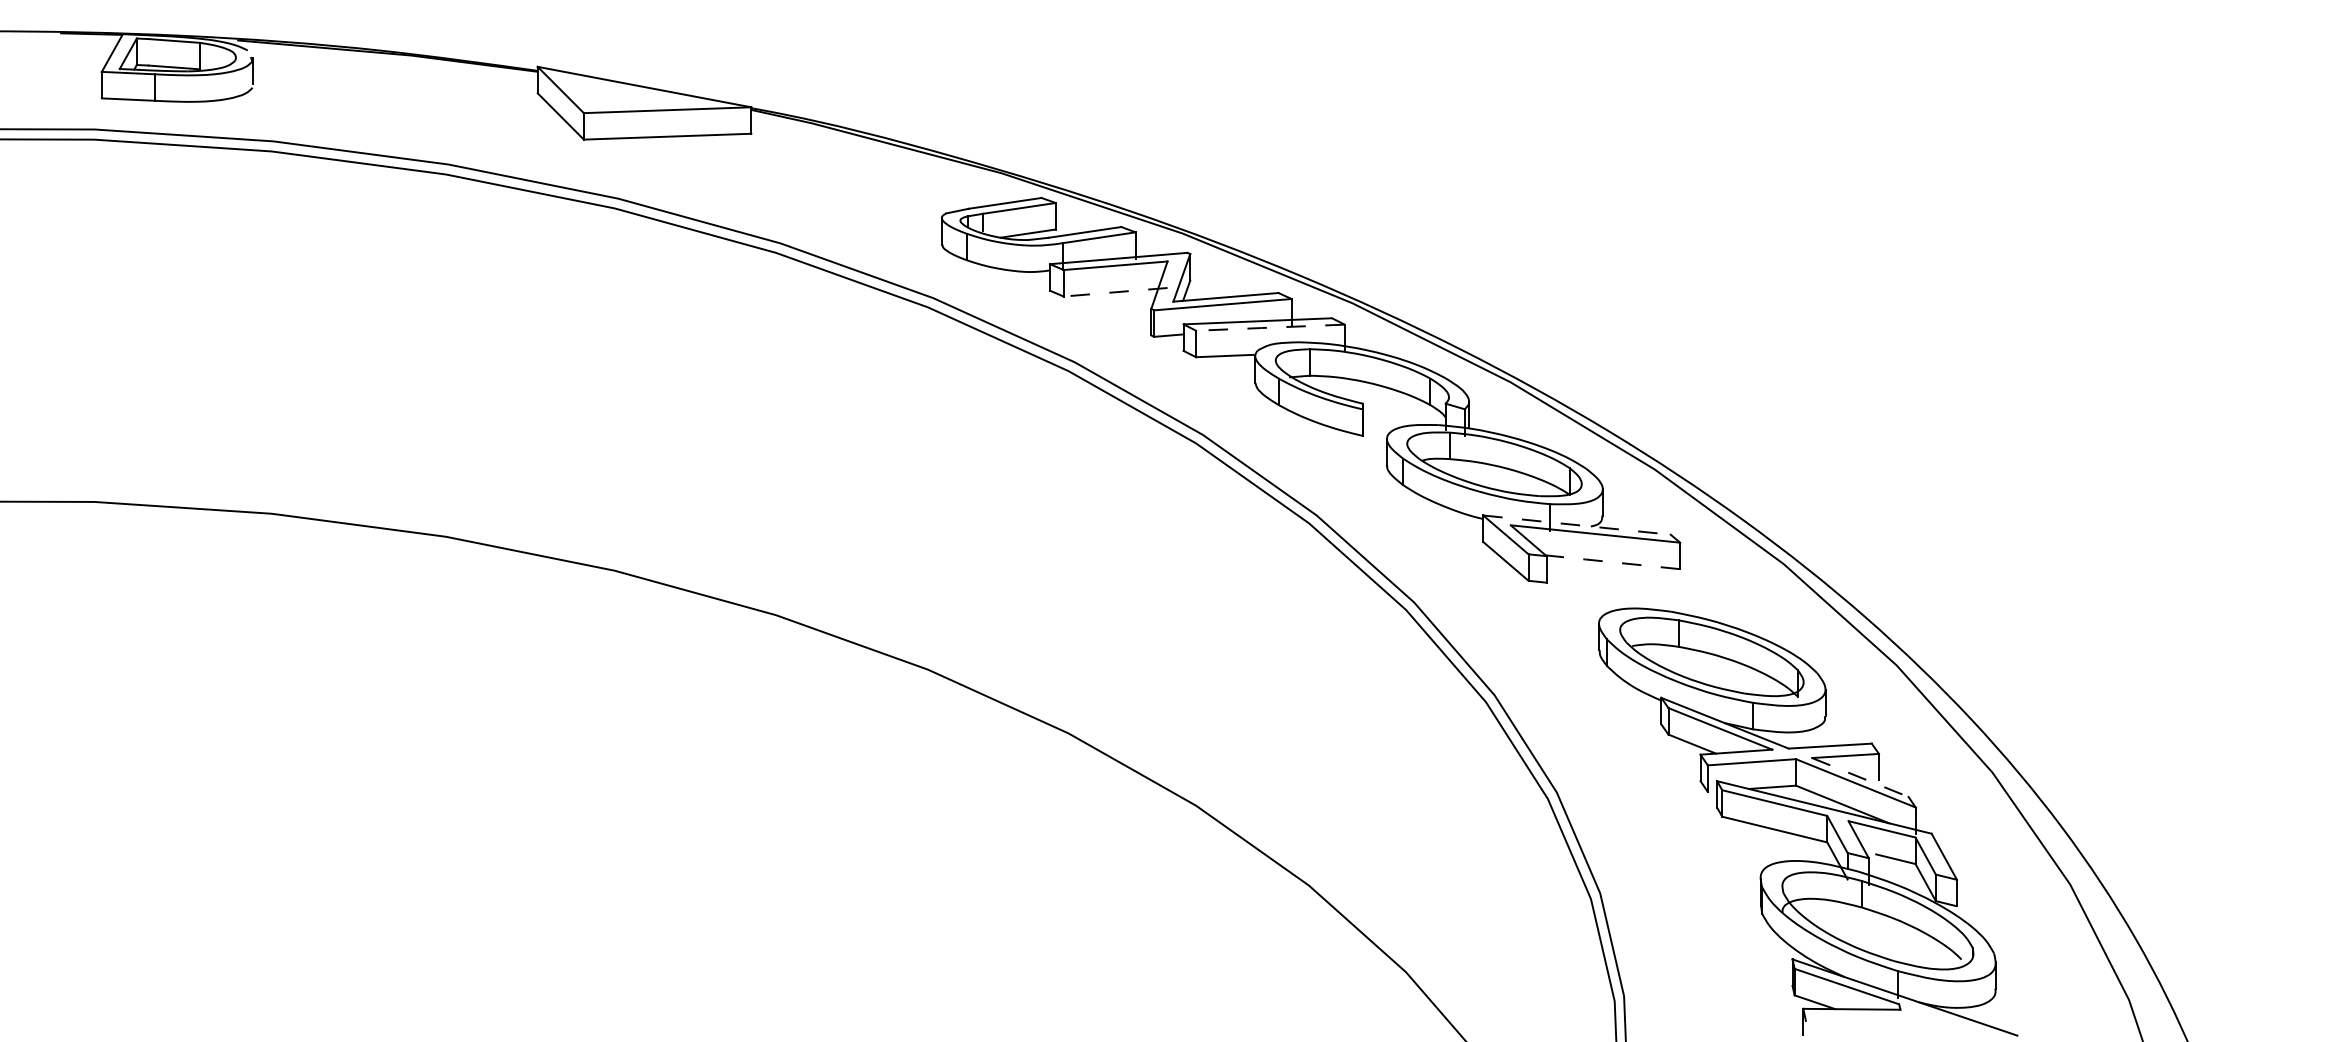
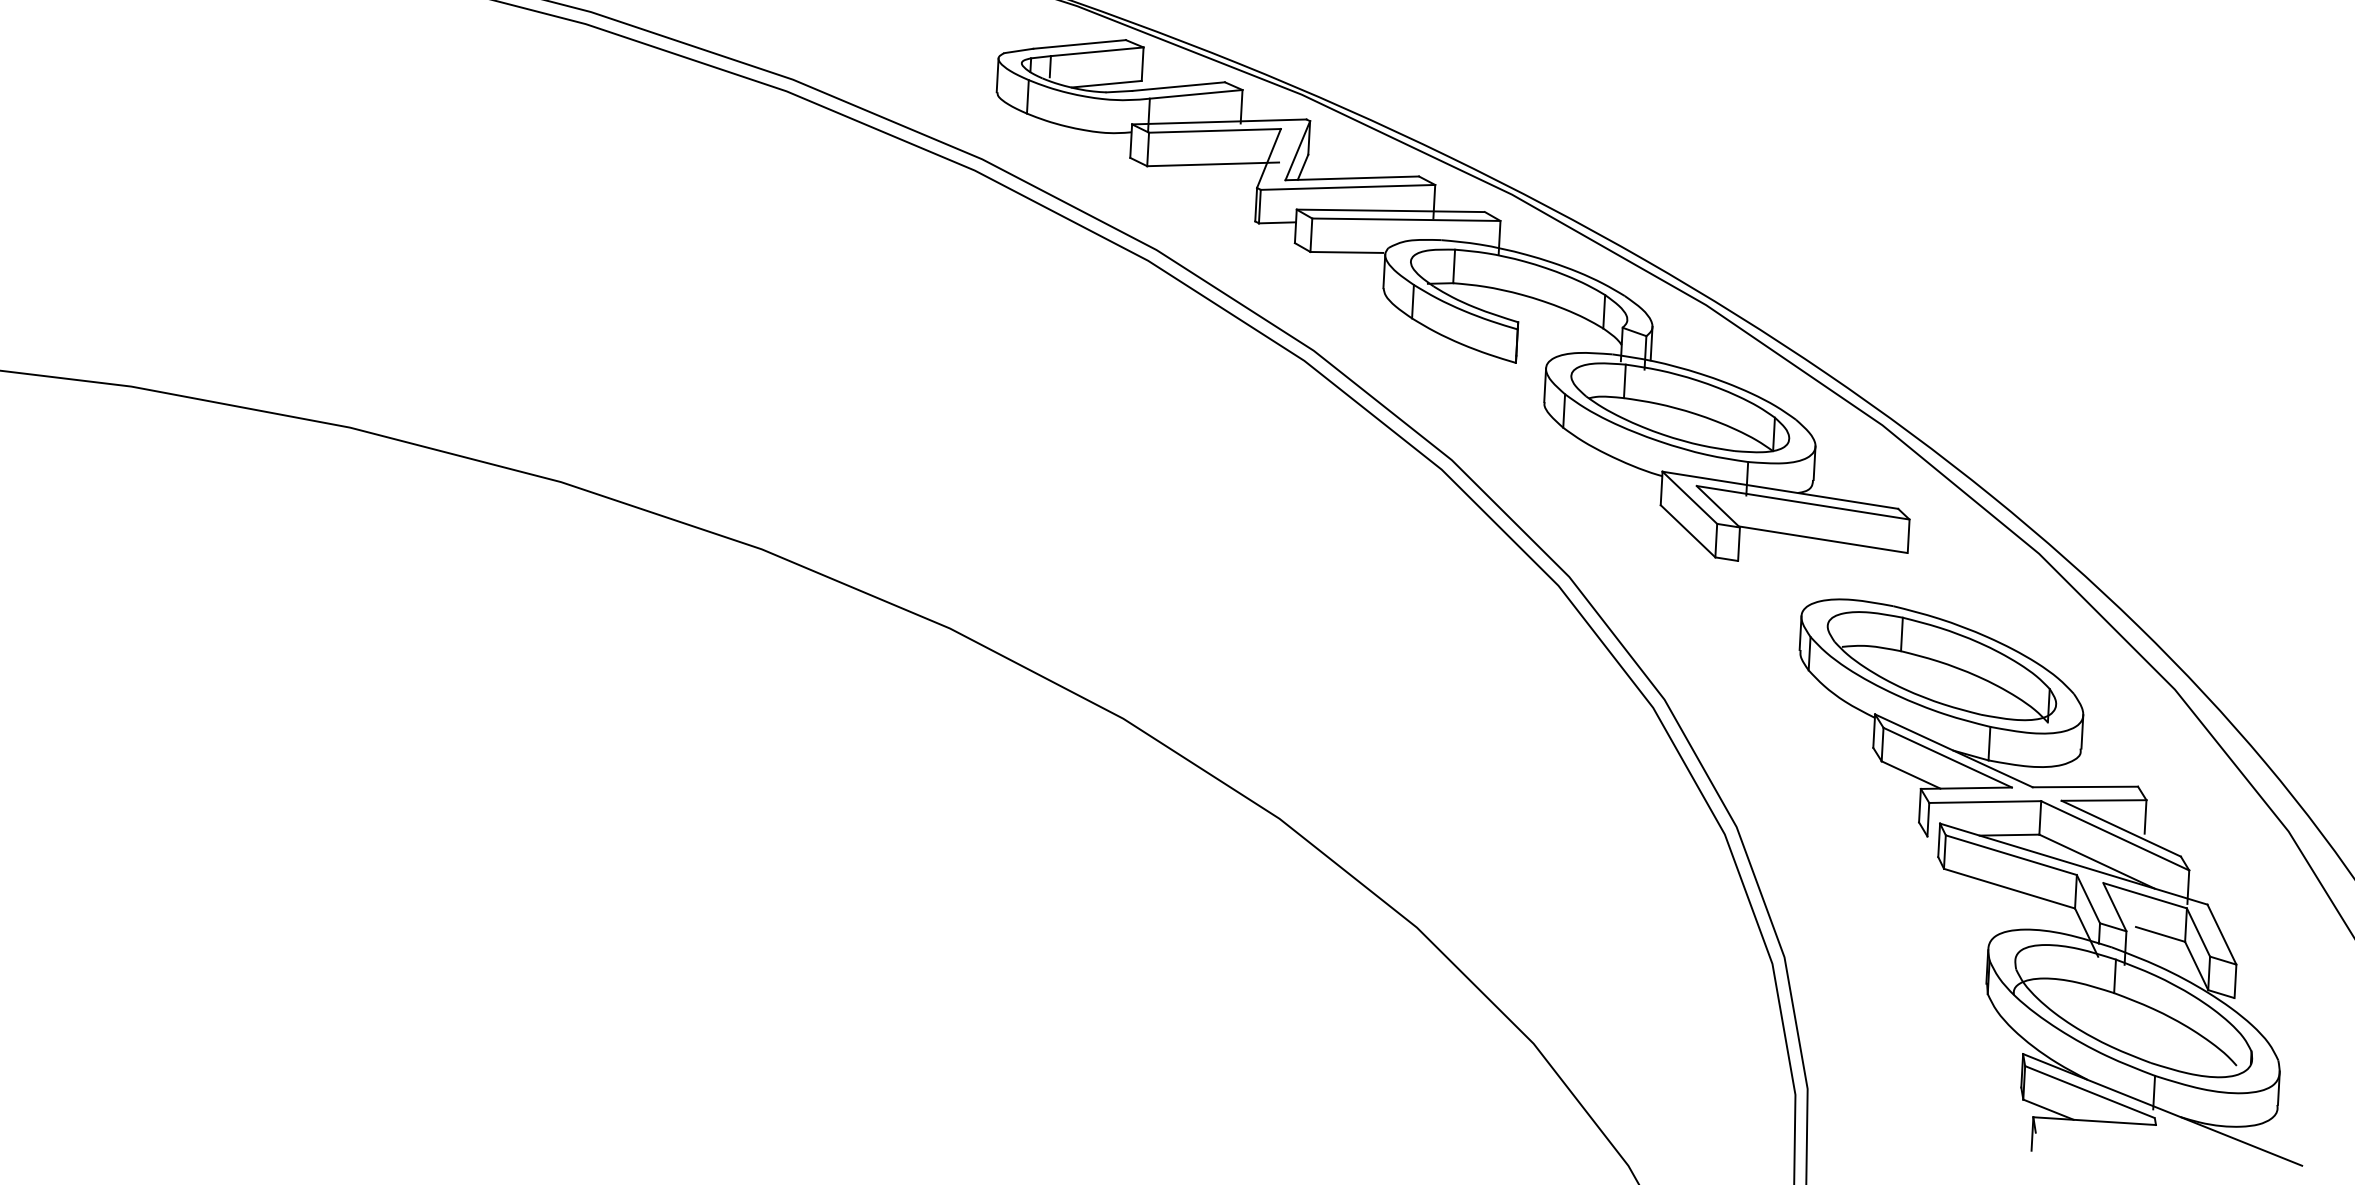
line: (1115, 292) -> (1212, 164), dashed -> solid
line: (1269, 327) -> (1405, 219), dashed -> solid
line: (1577, 525) -> (1780, 490), dashed -> solid
line: (1611, 562) -> (1821, 539), dashed -> solid
line: (1860, 777) -> (2121, 828), dashed -> solid

